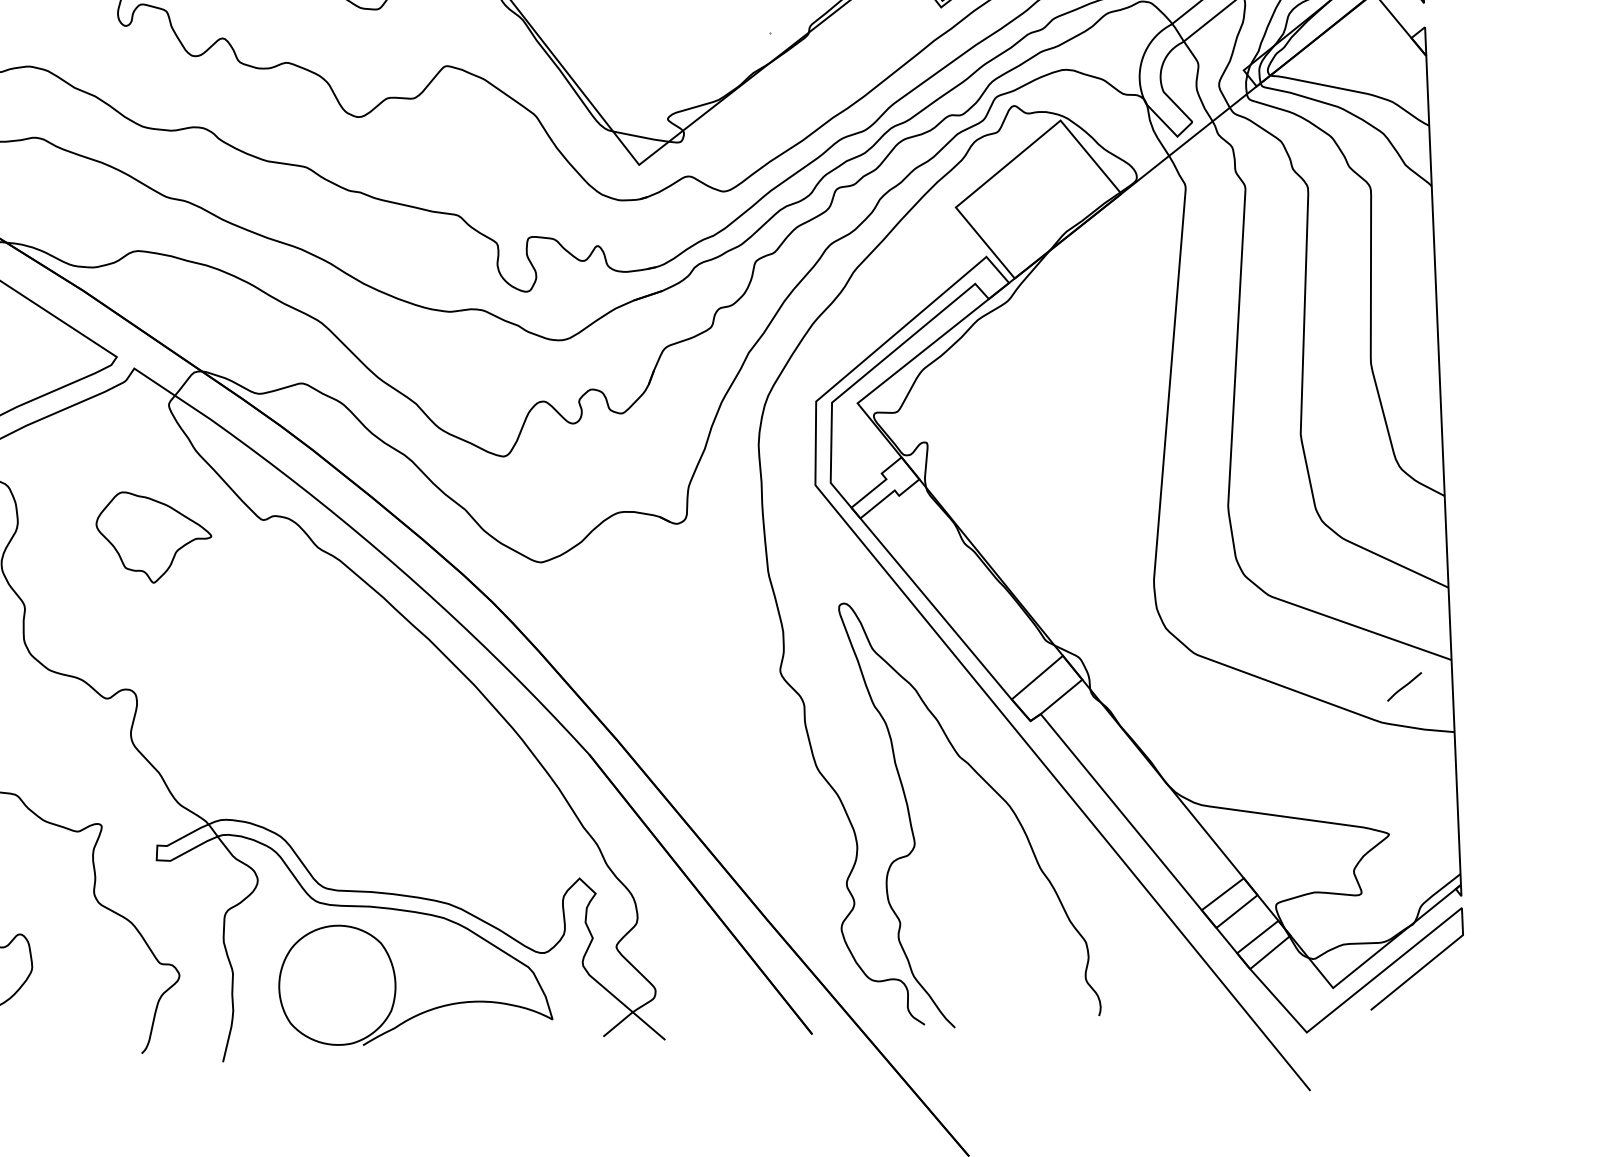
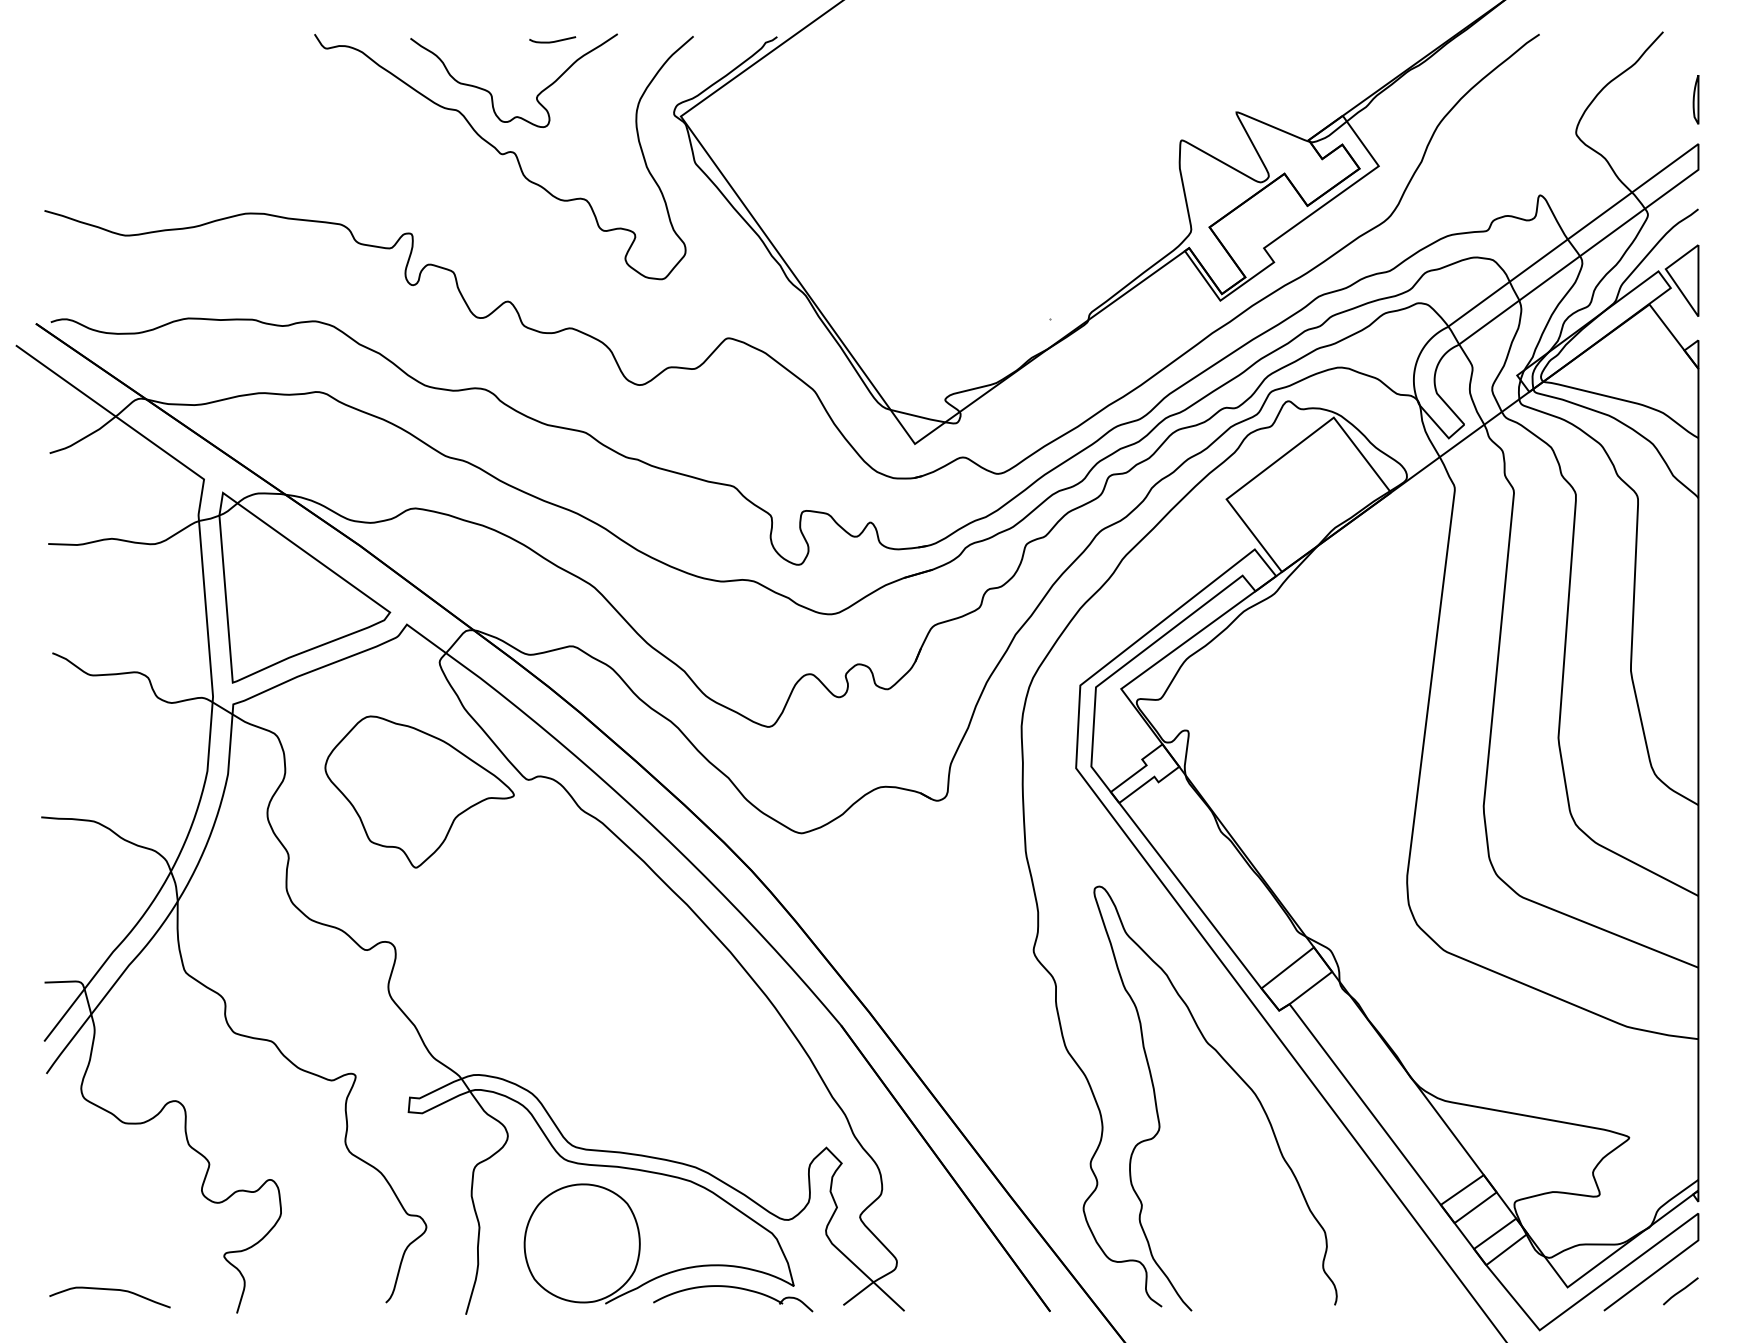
part: (154, 536) -> (419, 791), size x1.67
line: (1404, 687) -> (1680, 1291), moved
part: (491, 1024) -> (733, 1288), added

